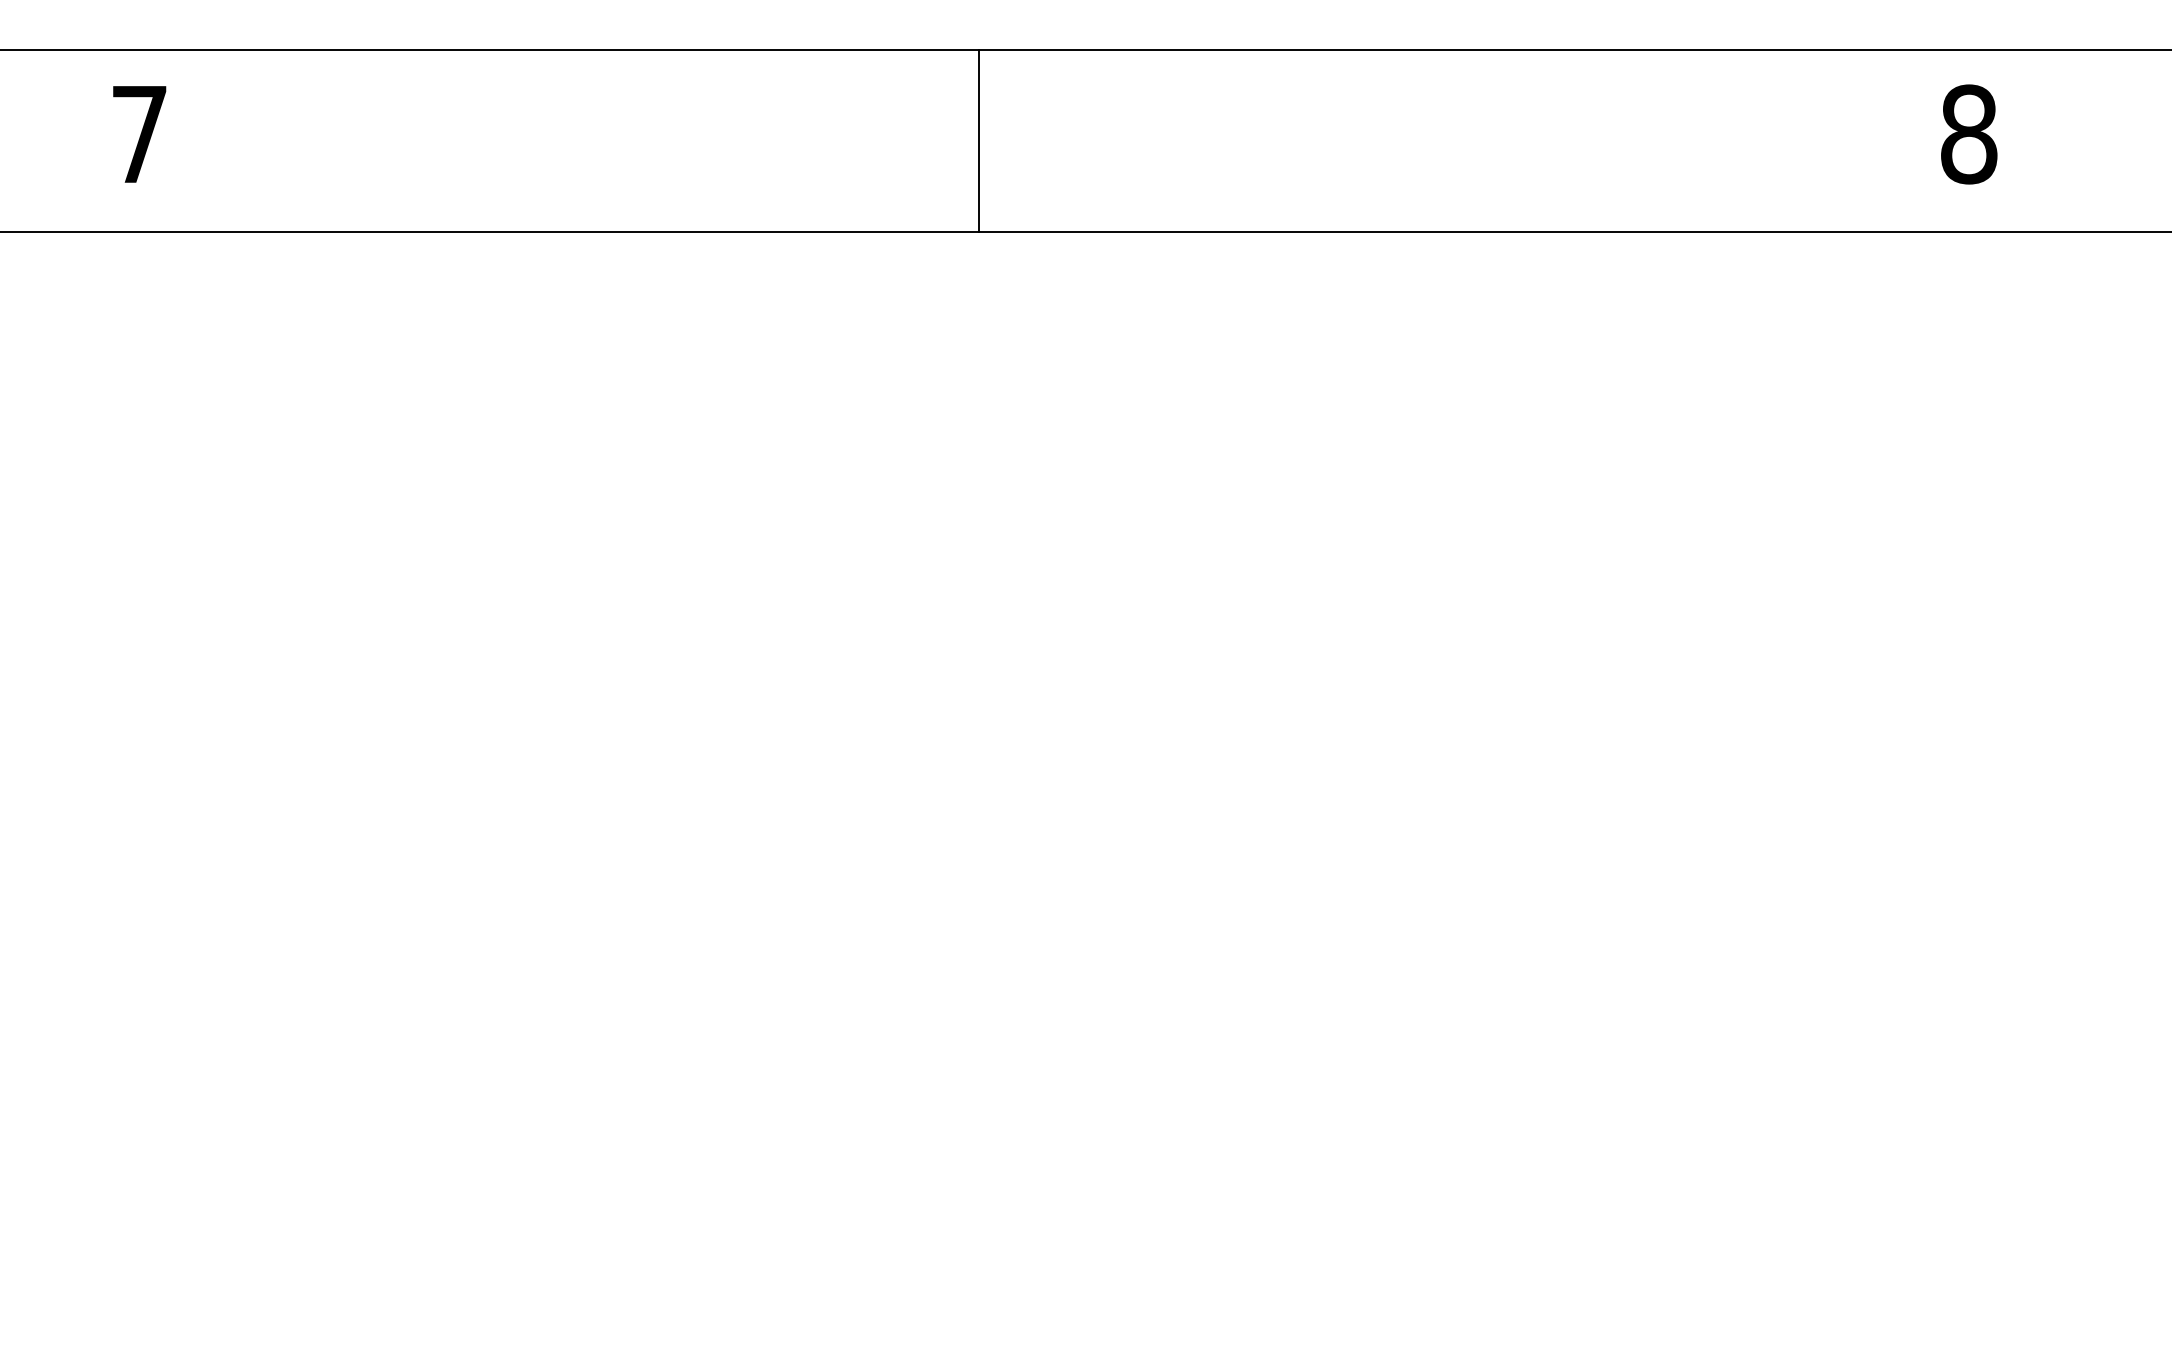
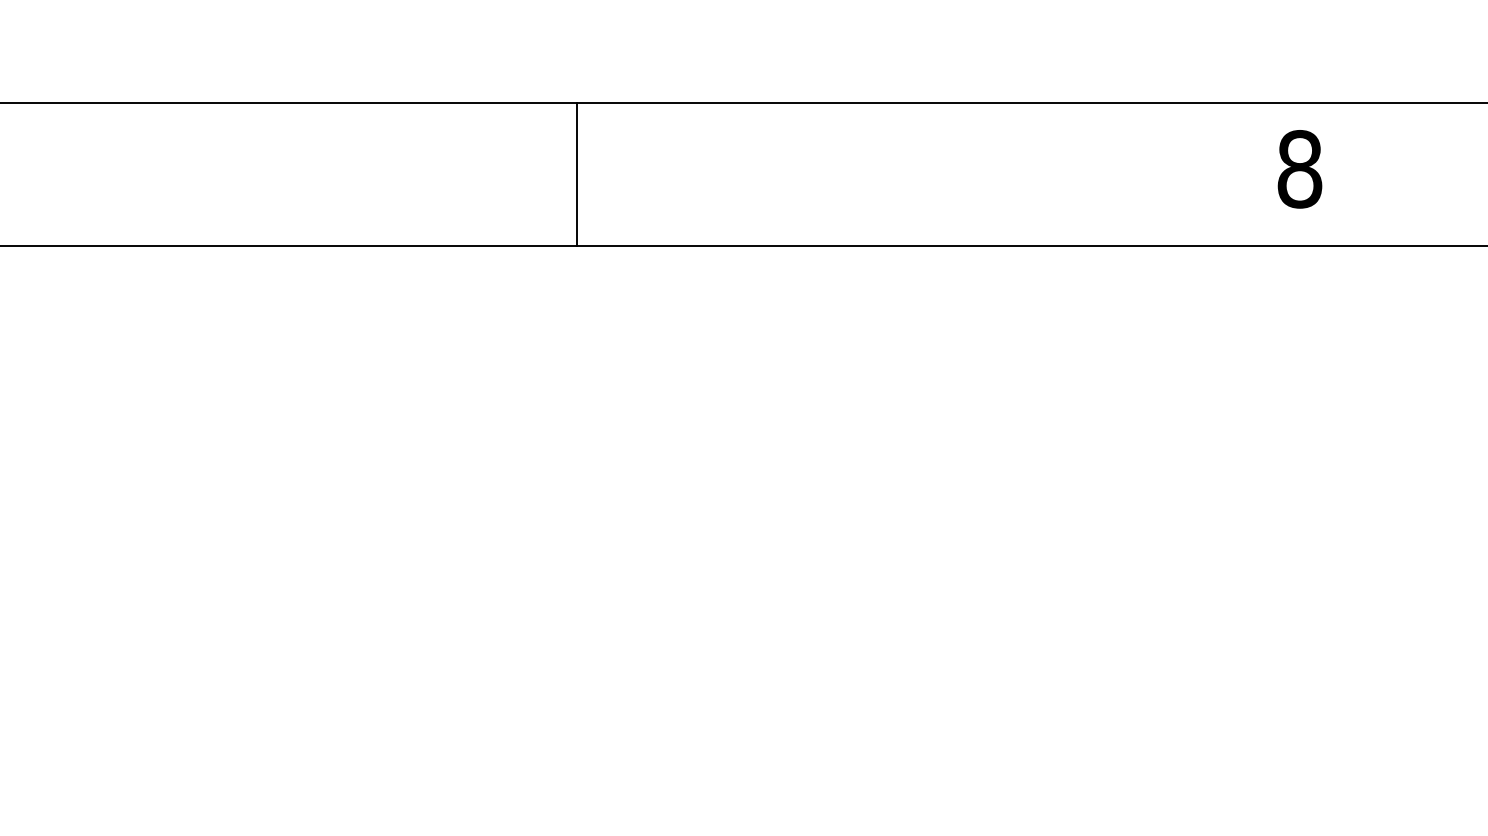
line: (979, 140) -> (577, 174), moved

